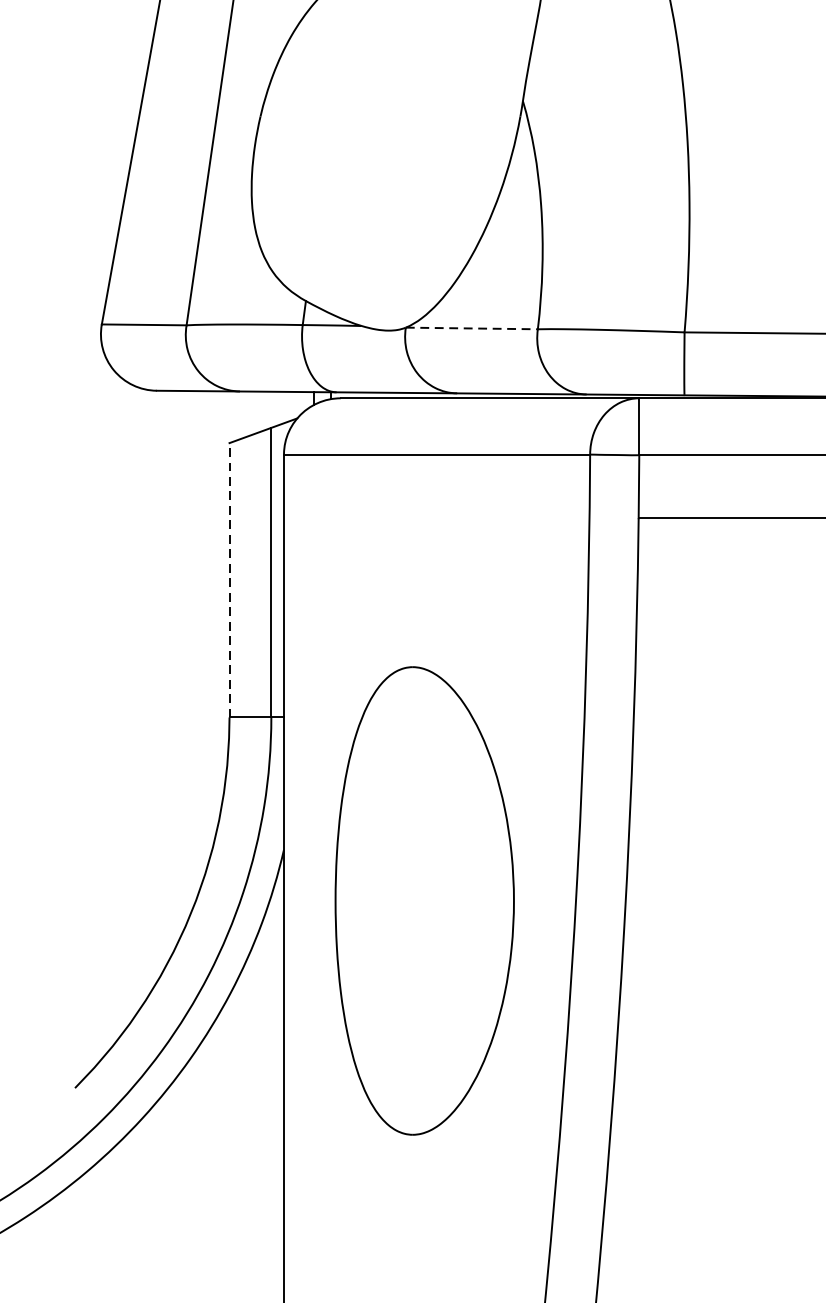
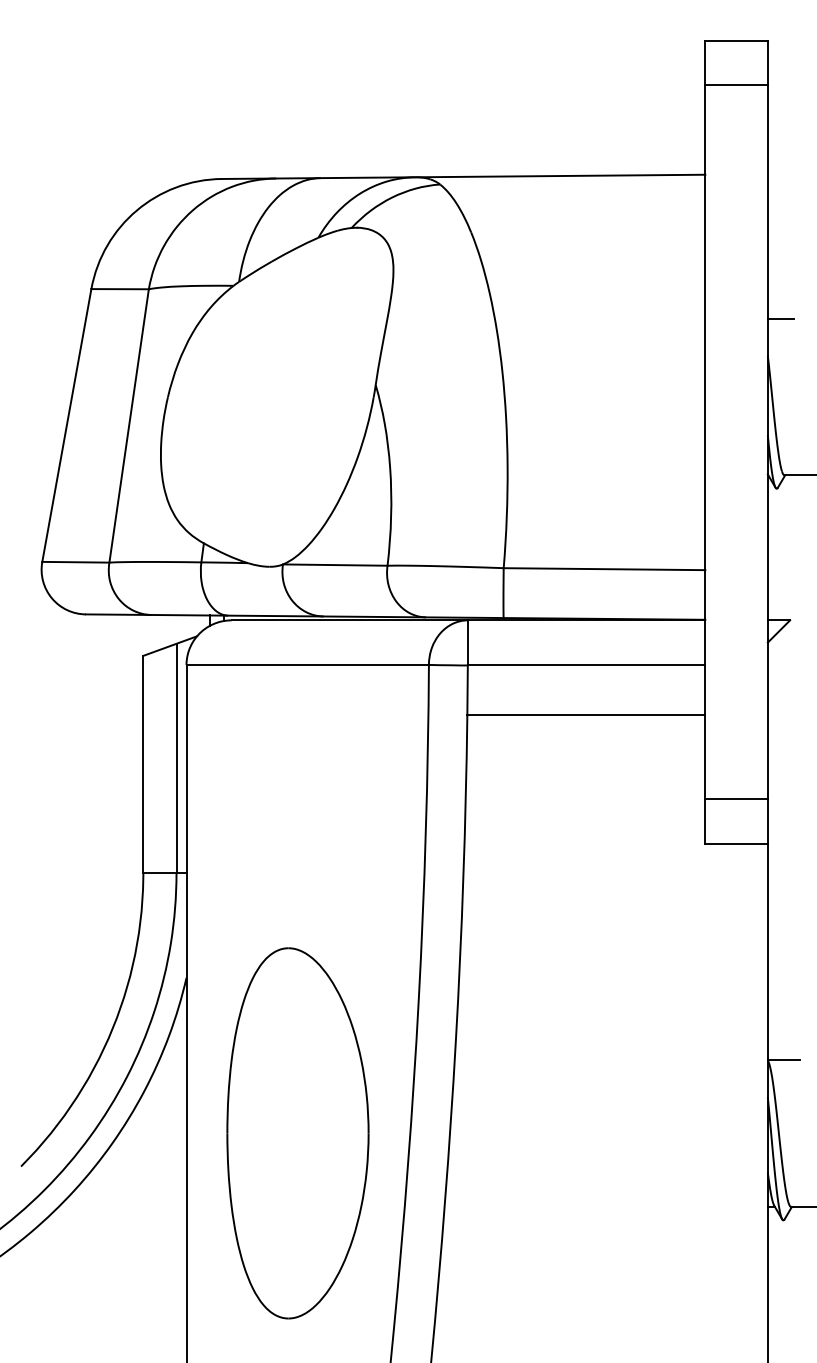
line: (472, 328) -> (335, 565), dashed -> solid
line: (229, 580) -> (143, 764), dashed -> solid
part: (424, 901) -> (297, 1133), moved

